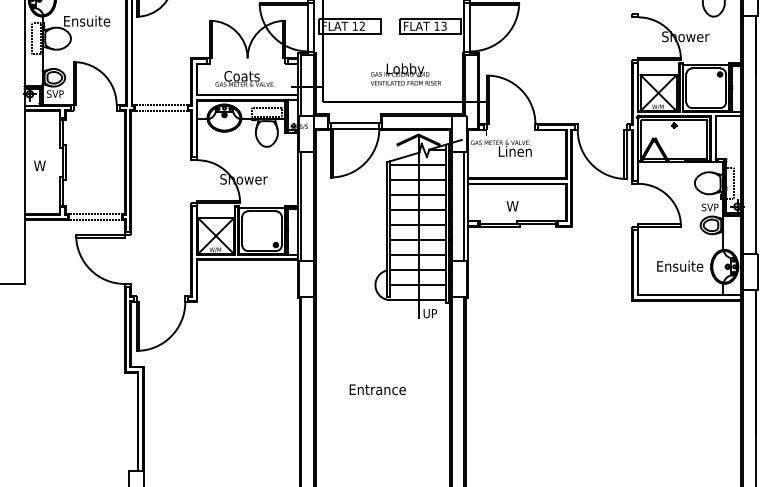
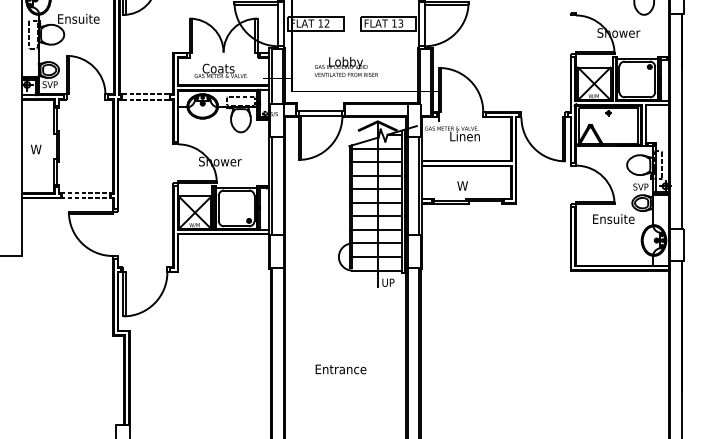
text: (406, 73) -> (346, 66), moved
text: (679, 265) -> (613, 218), moved
text: (377, 389) -> (340, 369), moved

